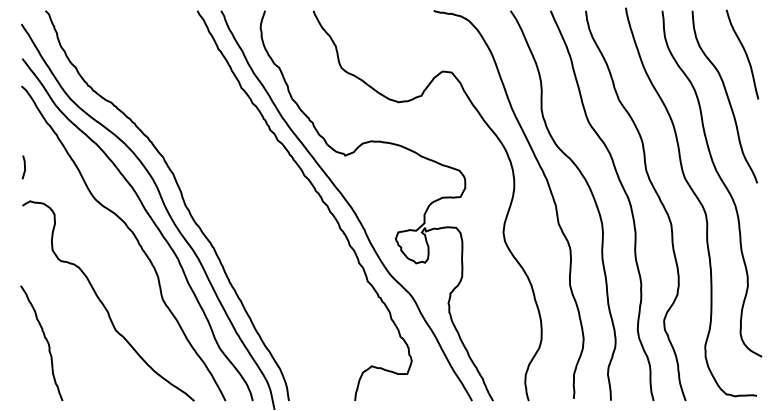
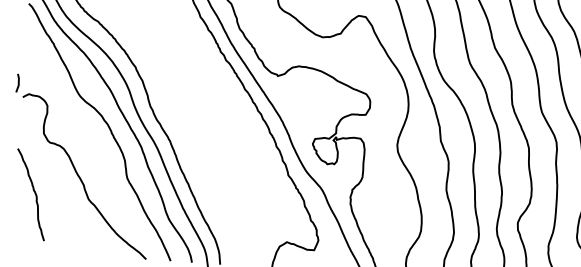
curve: (24, 167) -> (18, 83), moved
curve: (46, 341) -> (34, 193), moved

